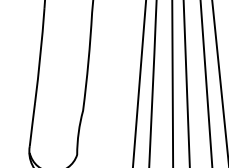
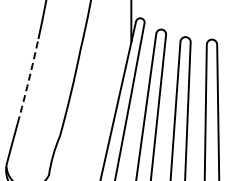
arc: (40, 55) -> (28, 81), solid -> dashed

